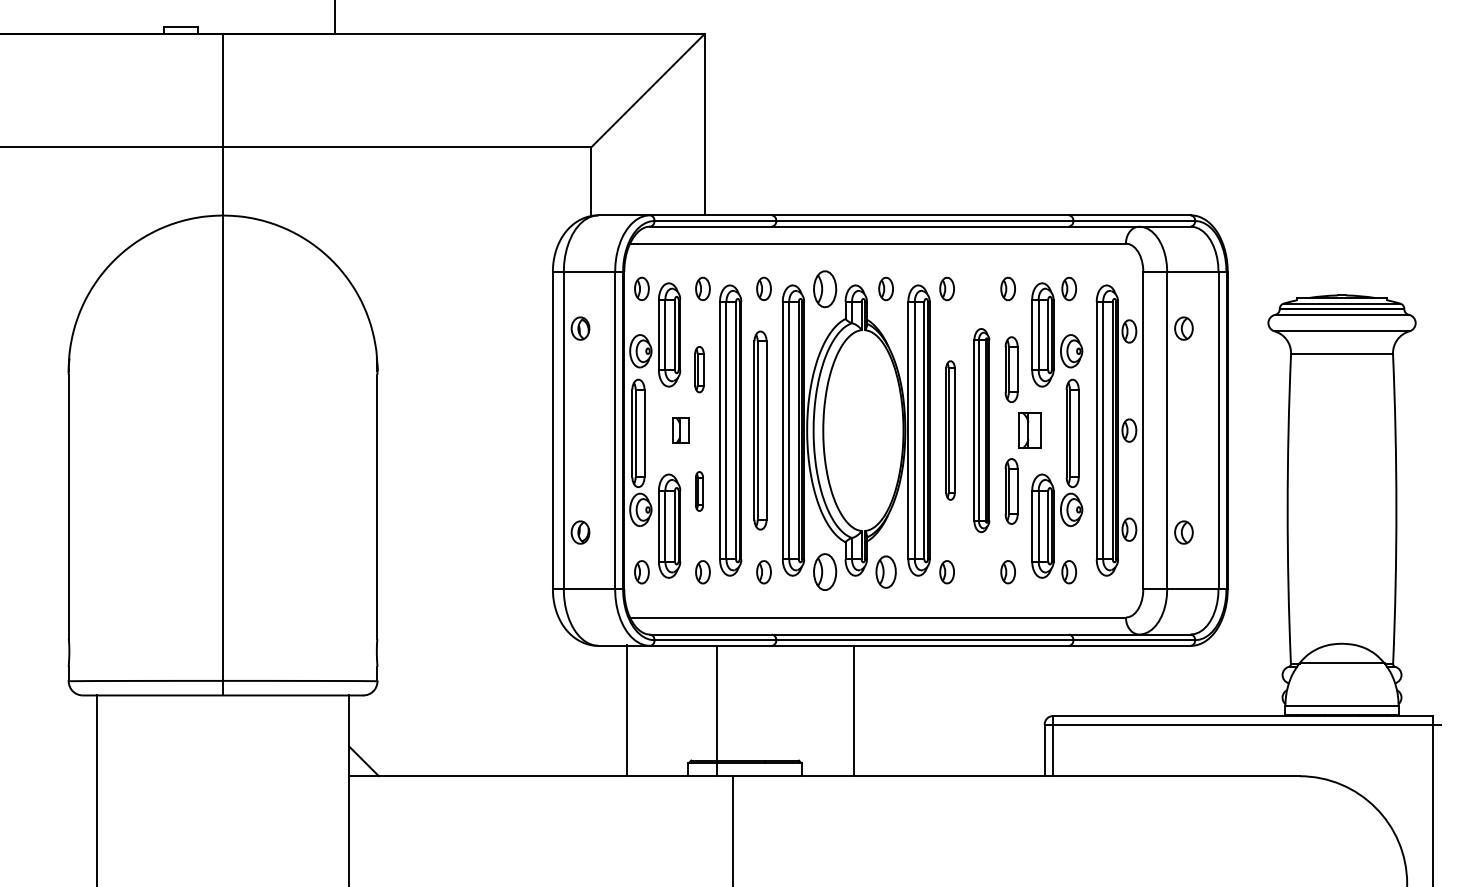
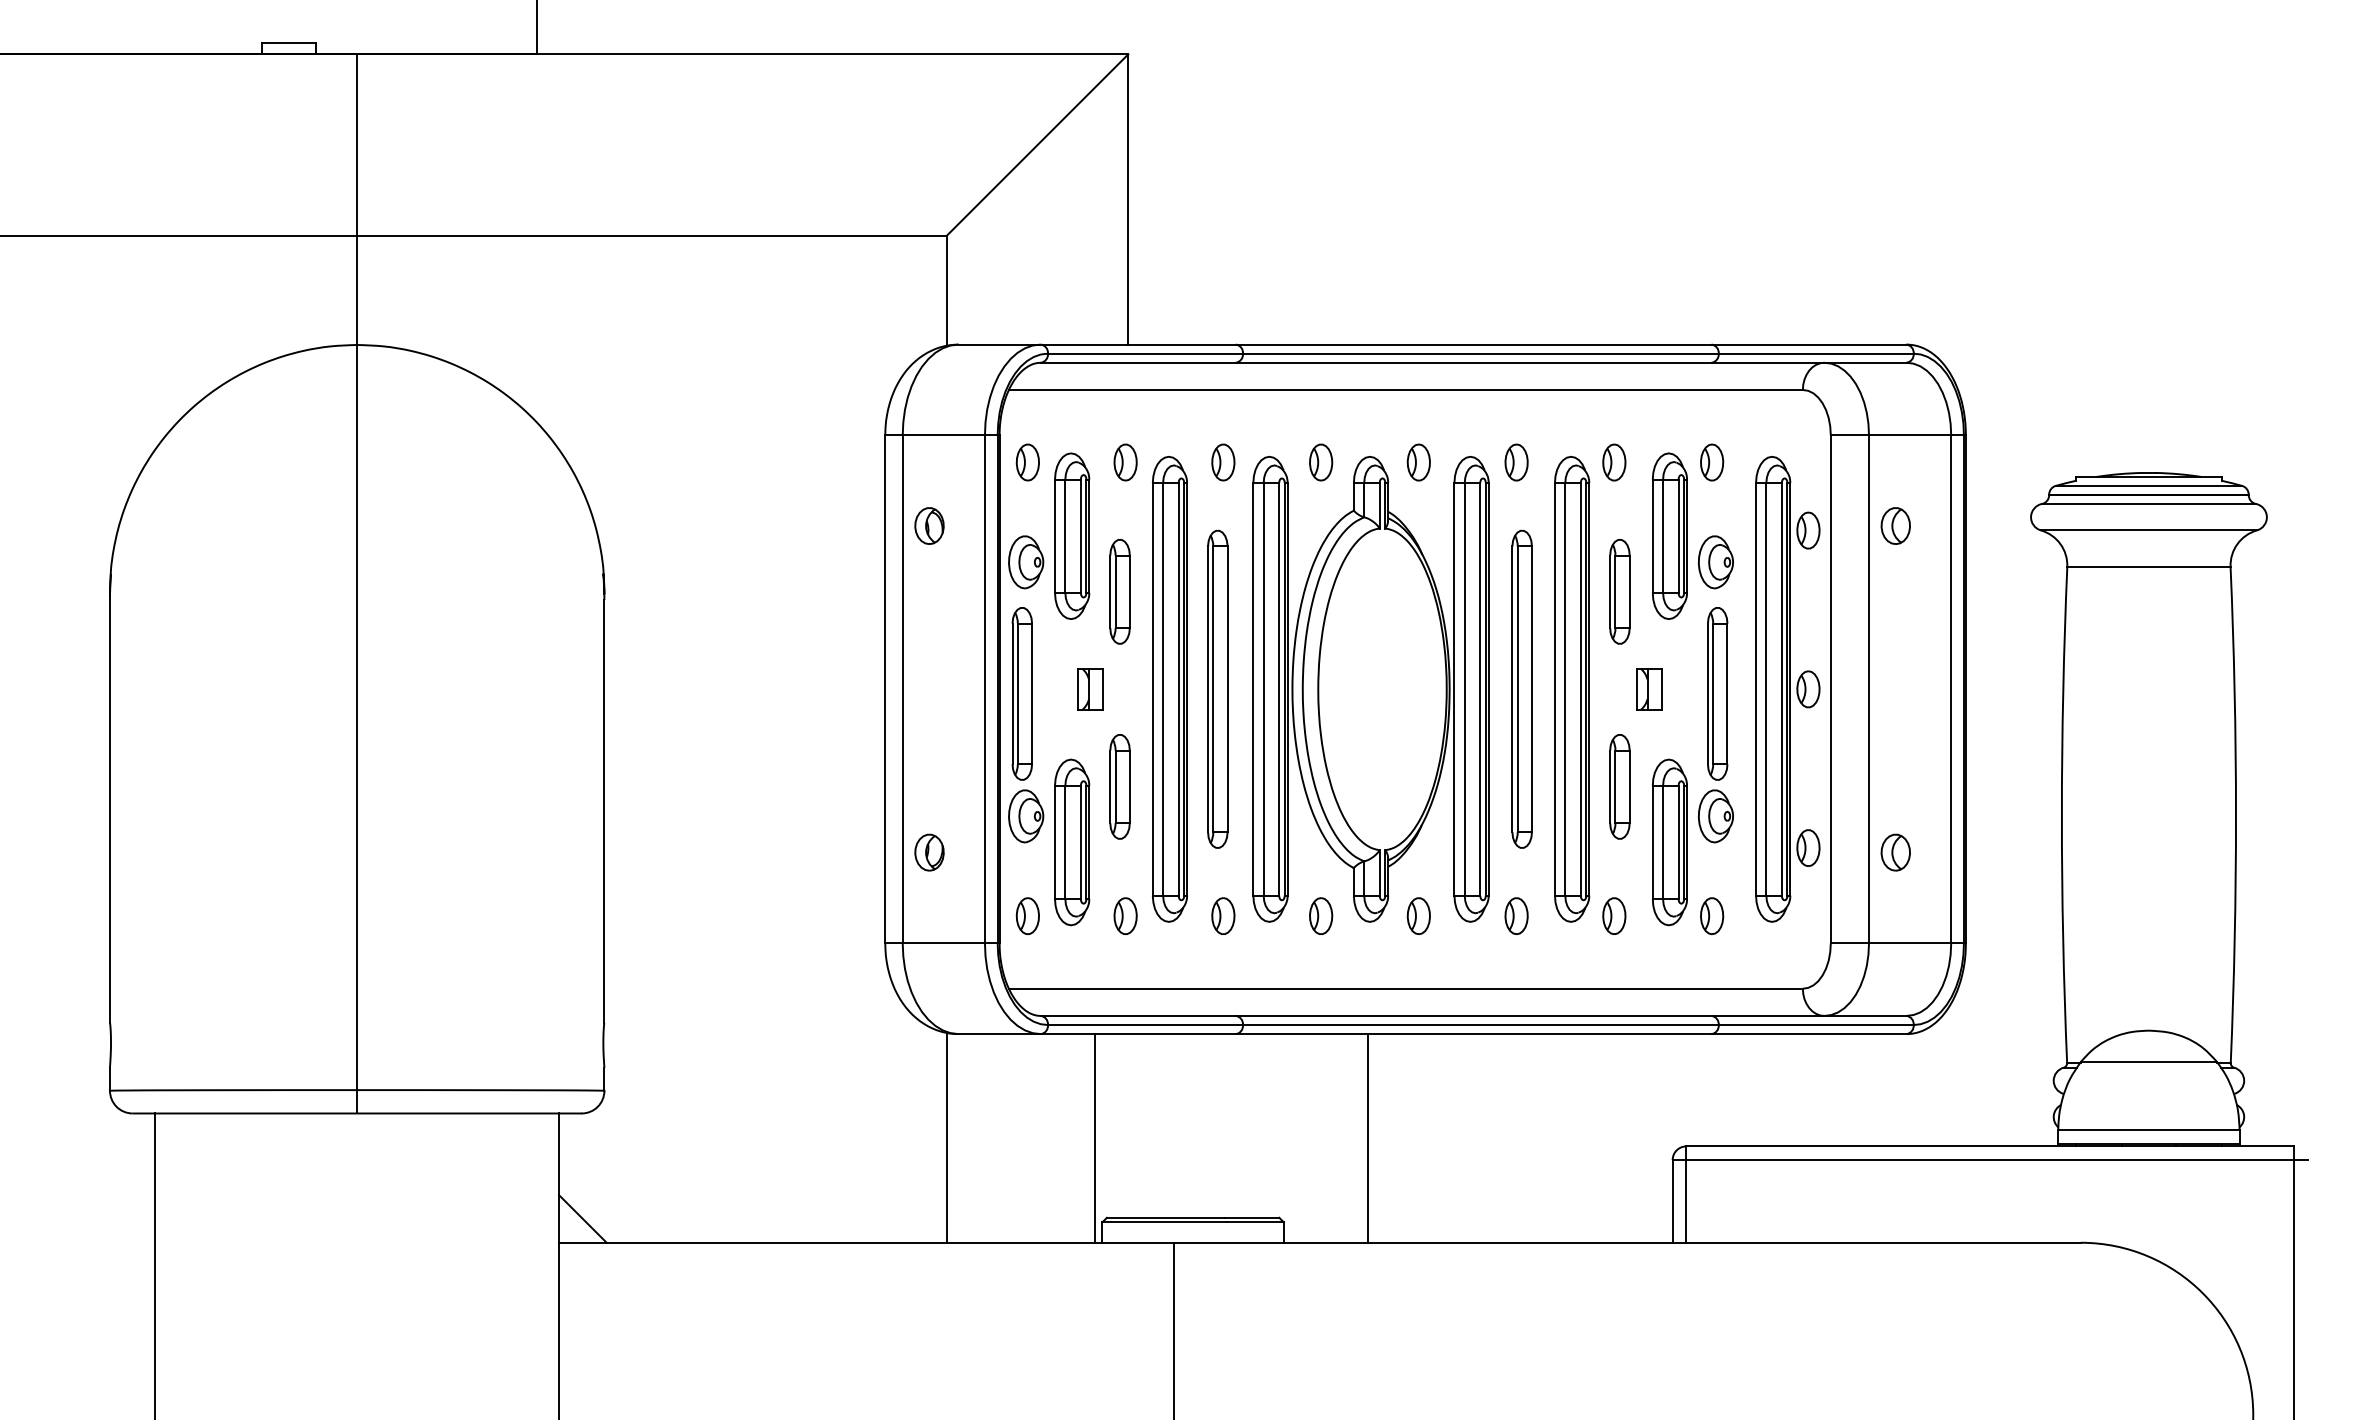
part: (824, 288) -> (1320, 461), size x0.62
part: (699, 369) -> (1120, 591), size x1.43
part: (950, 430) -> (1521, 689), size x1.43
part: (981, 430) -> (1571, 689), size x1.43
part: (1029, 430) -> (1648, 689), size x0.71
part: (699, 491) -> (1120, 786), size x1.67
part: (824, 572) -> (1320, 916), size x0.62
part: (885, 572) -> (1417, 916), size x0.71
line: (627, 710) -> (947, 1137), moved
line: (717, 710) -> (1096, 1137), moved

